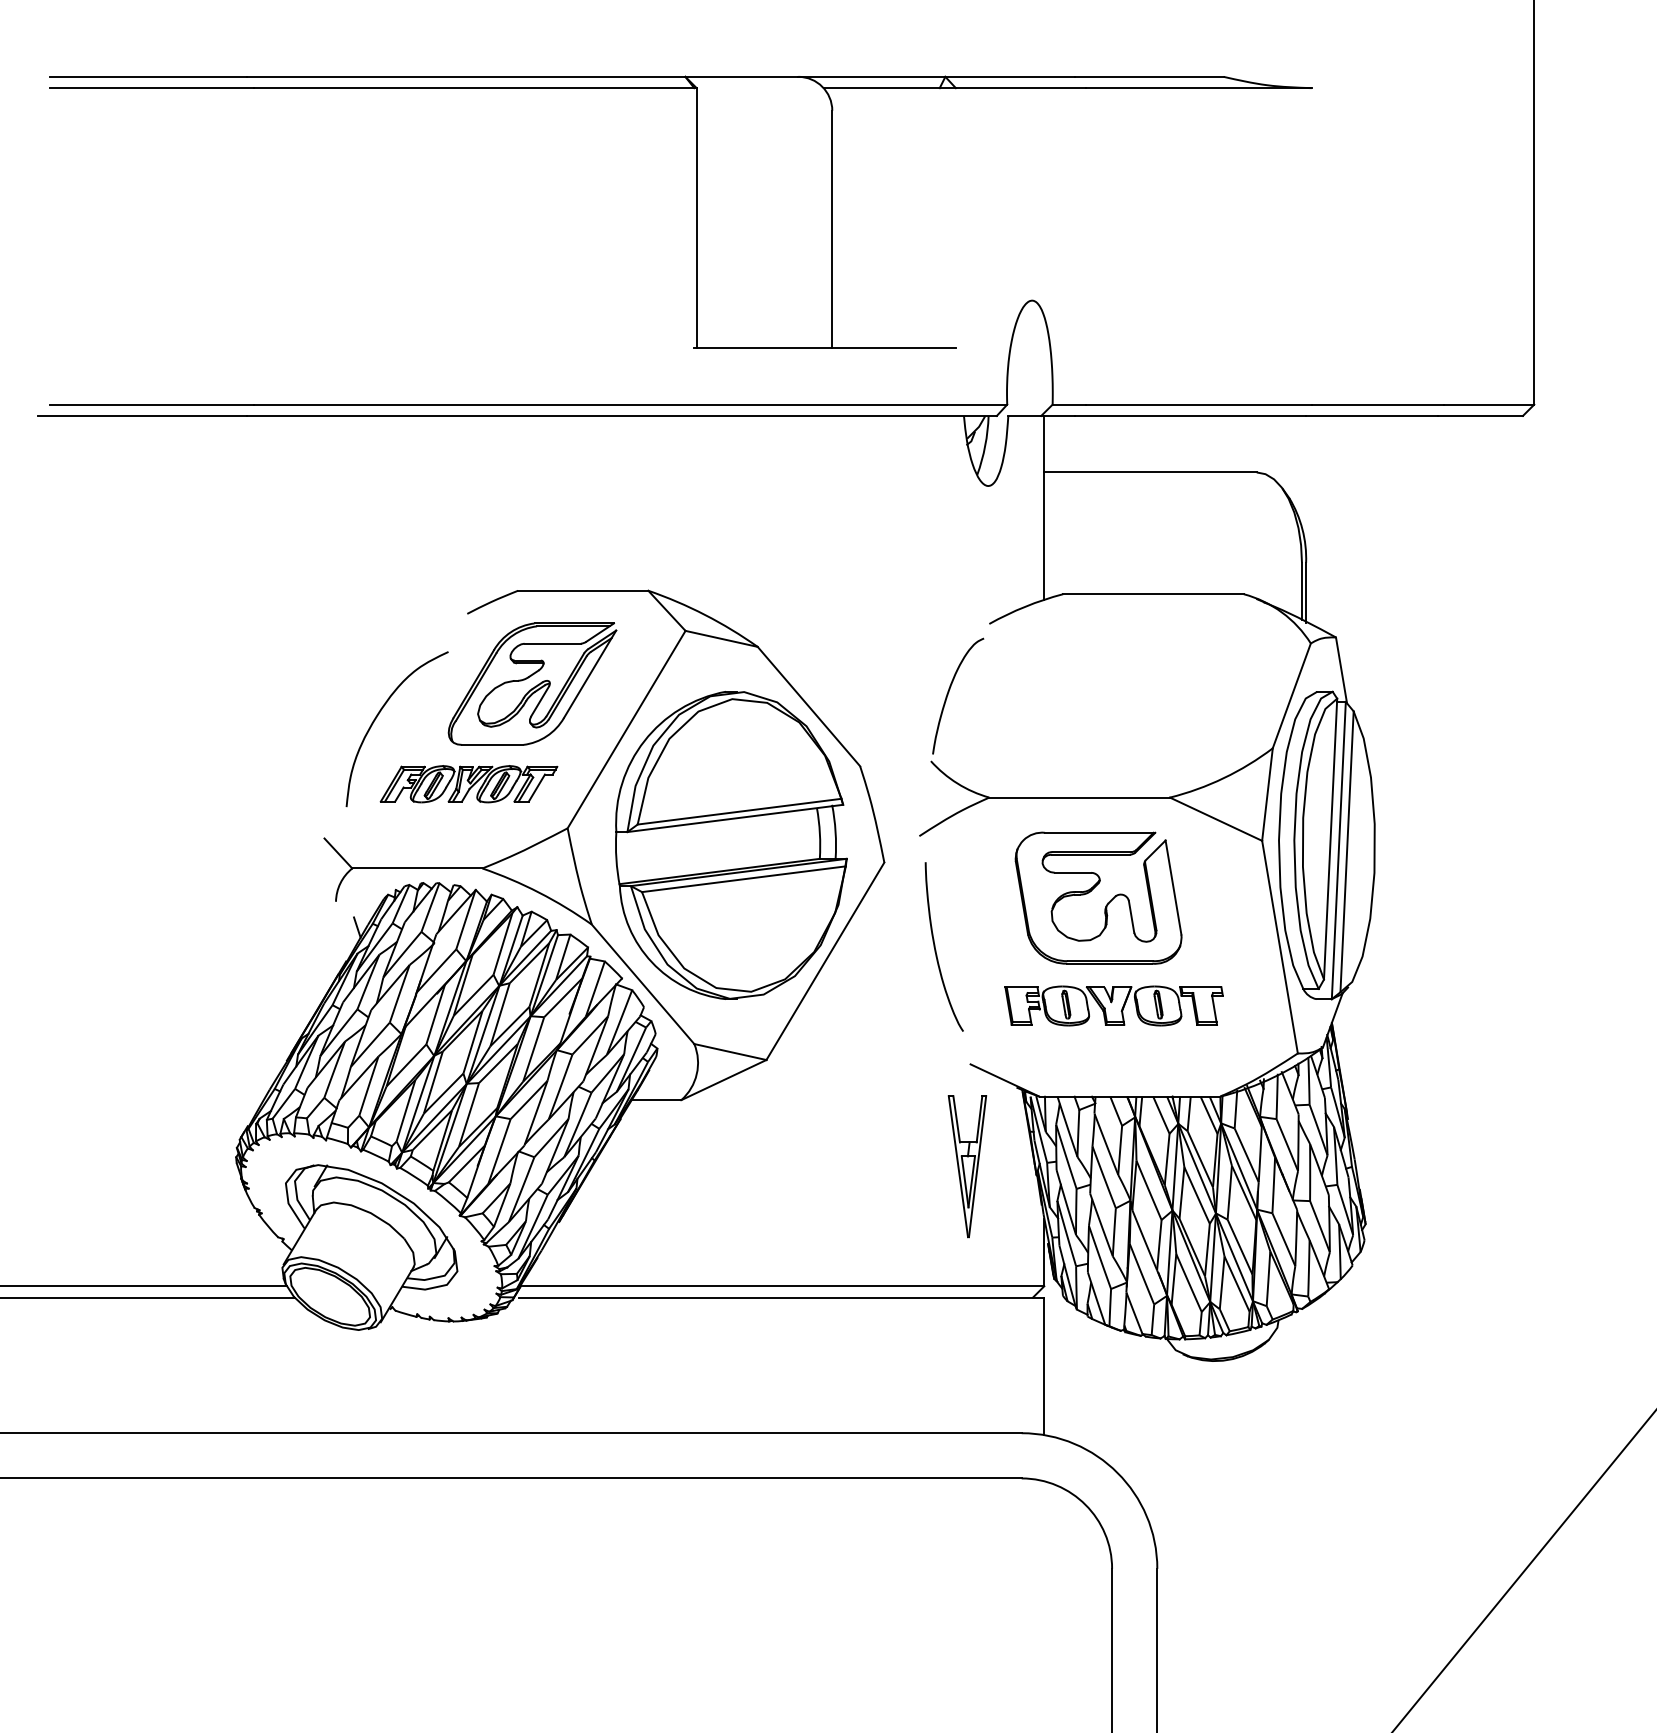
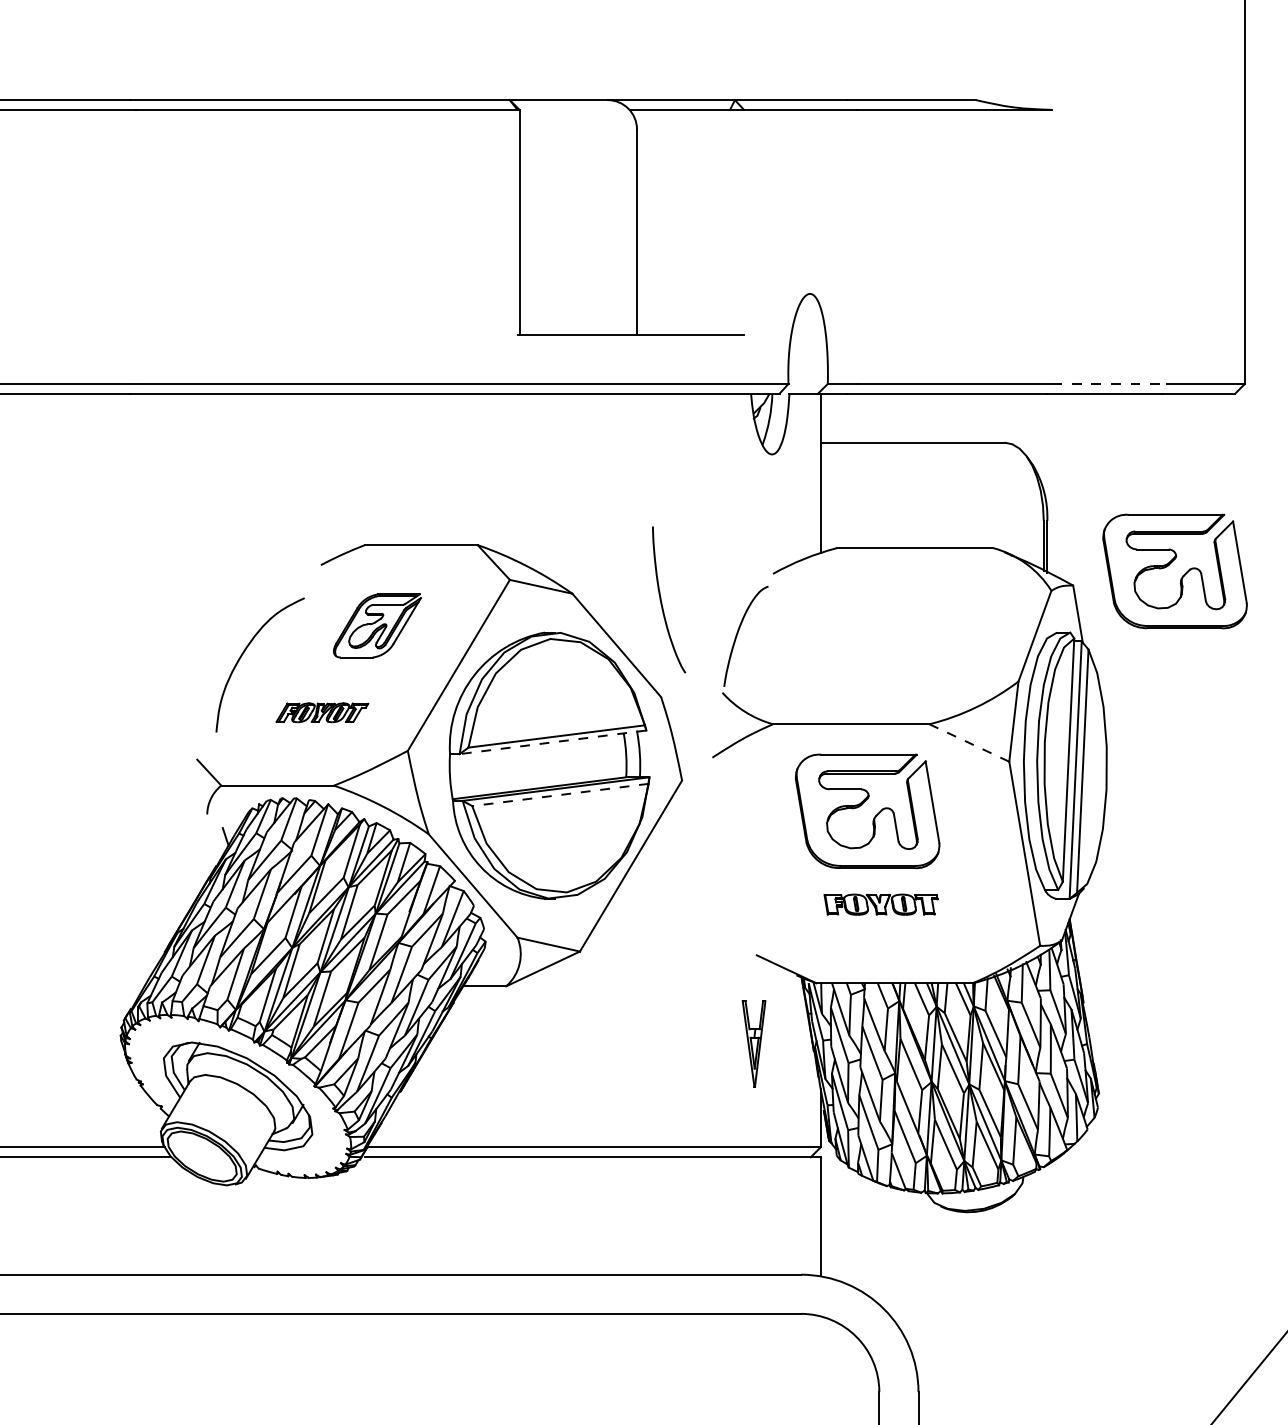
line: (1378, 404) -> (1110, 383), solid -> dashed
part: (1447, 613) -> (1169, 564), added
part: (532, 683) -> (377, 625), size x0.6
part: (468, 784) -> (321, 712), size x0.6
line: (735, 818) -> (553, 742), solid -> dashed
line: (1216, 819) -> (969, 743), solid -> dashed
line: (743, 879) -> (560, 795), solid -> dashed
curve: (936, 949) -> (662, 602), moved
part: (1113, 1005) -> (880, 904), size x0.6
part: (967, 1166) -> (754, 1043), size x0.7

